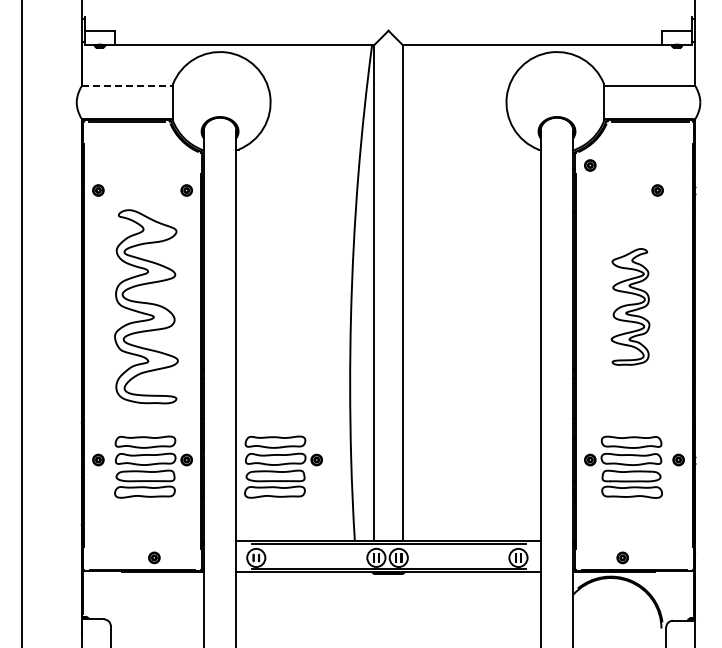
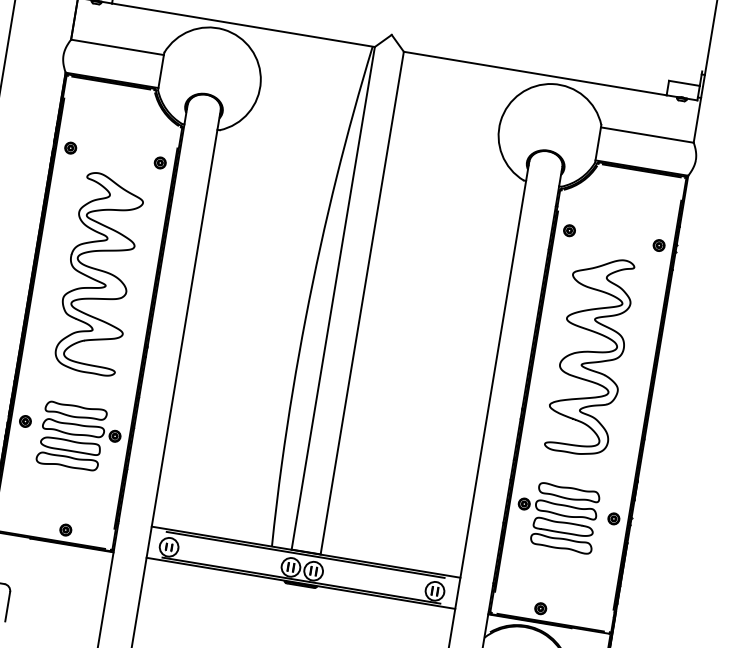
line: (127, 86) -> (117, 47), dashed -> solid
part: (590, 165) -> (569, 230), moved
part: (657, 190) -> (658, 245), moved
part: (630, 306) -> (590, 355), size x1.67
part: (283, 466) -> (212, 459), removed

